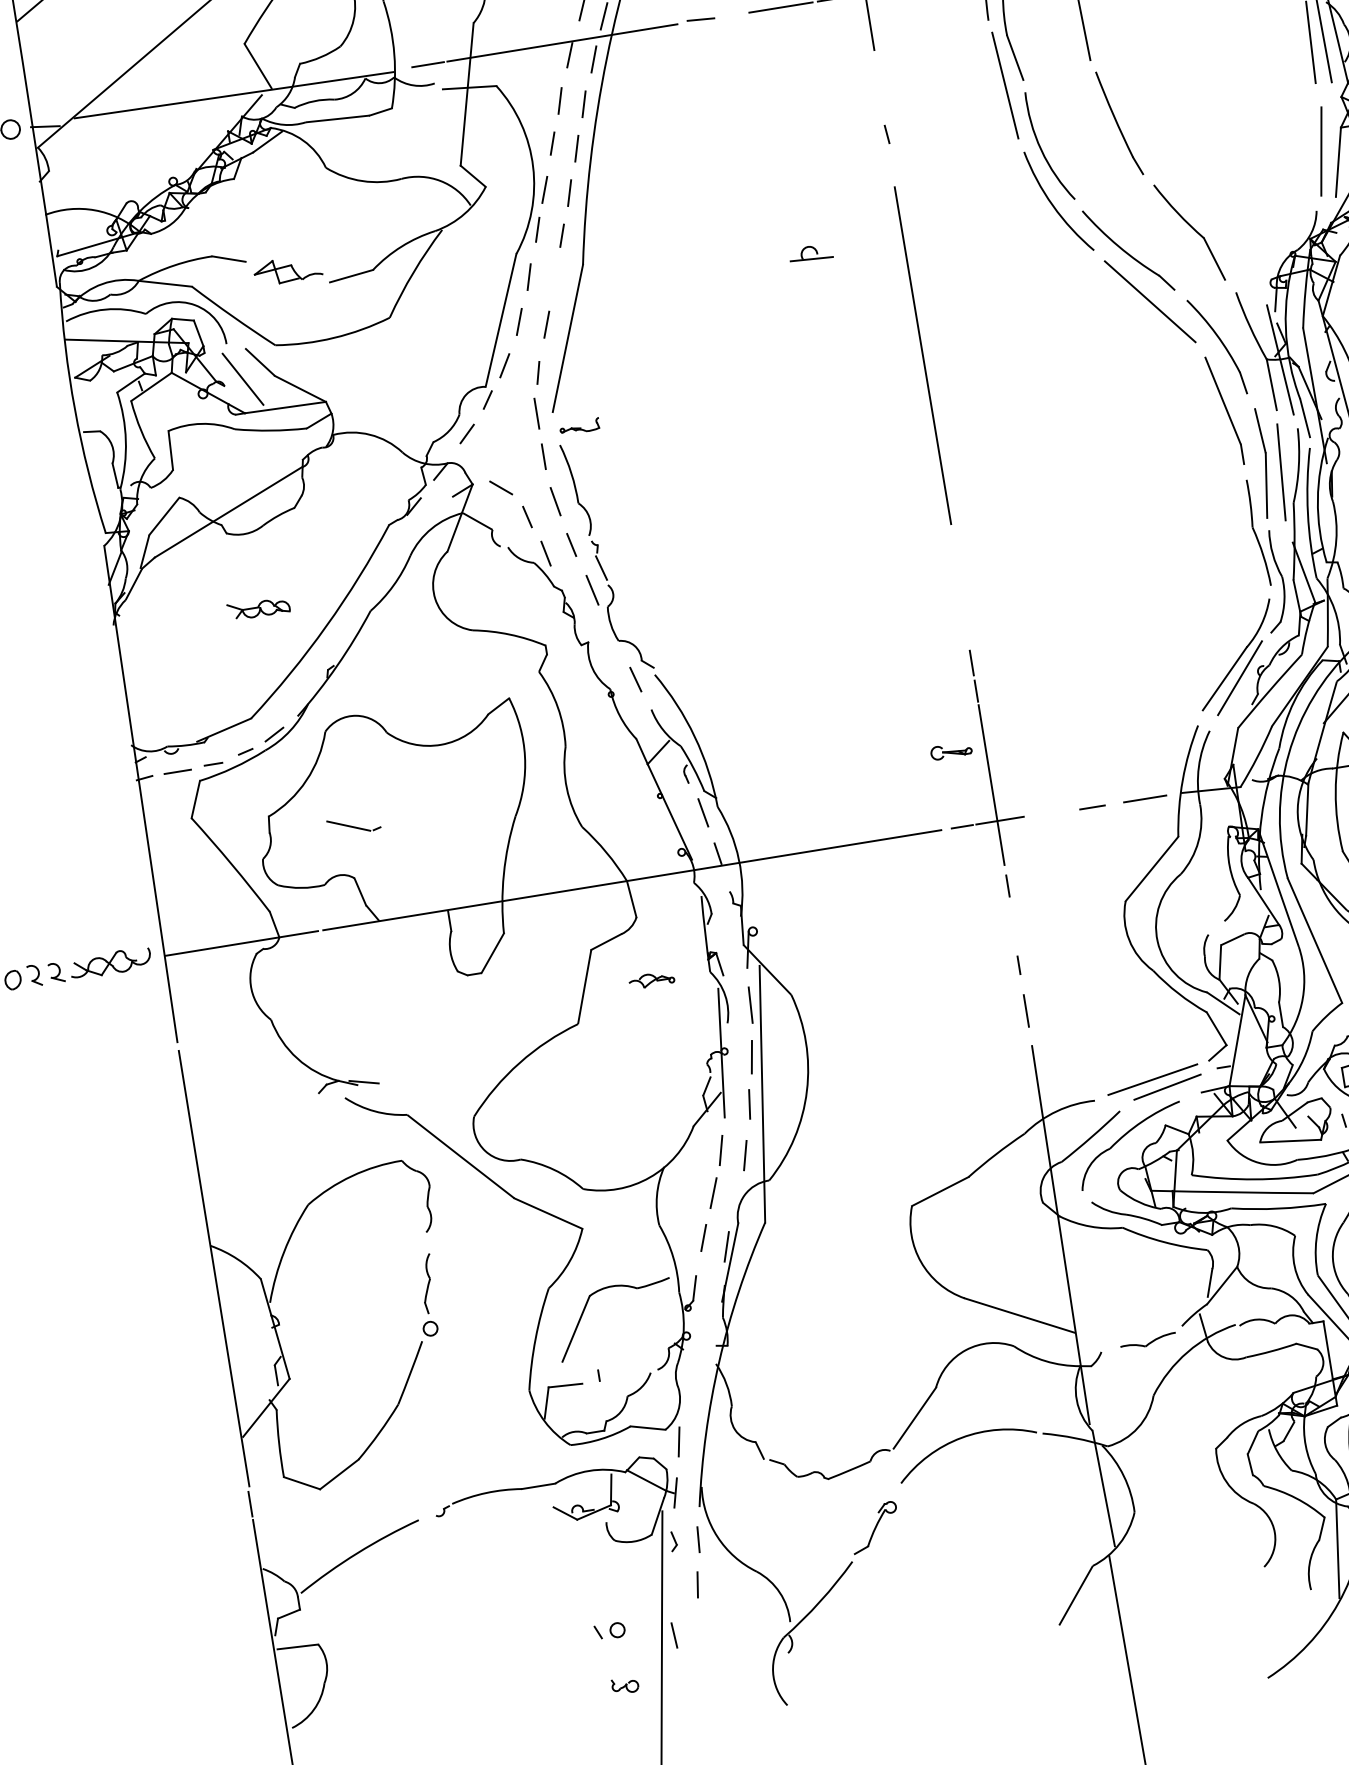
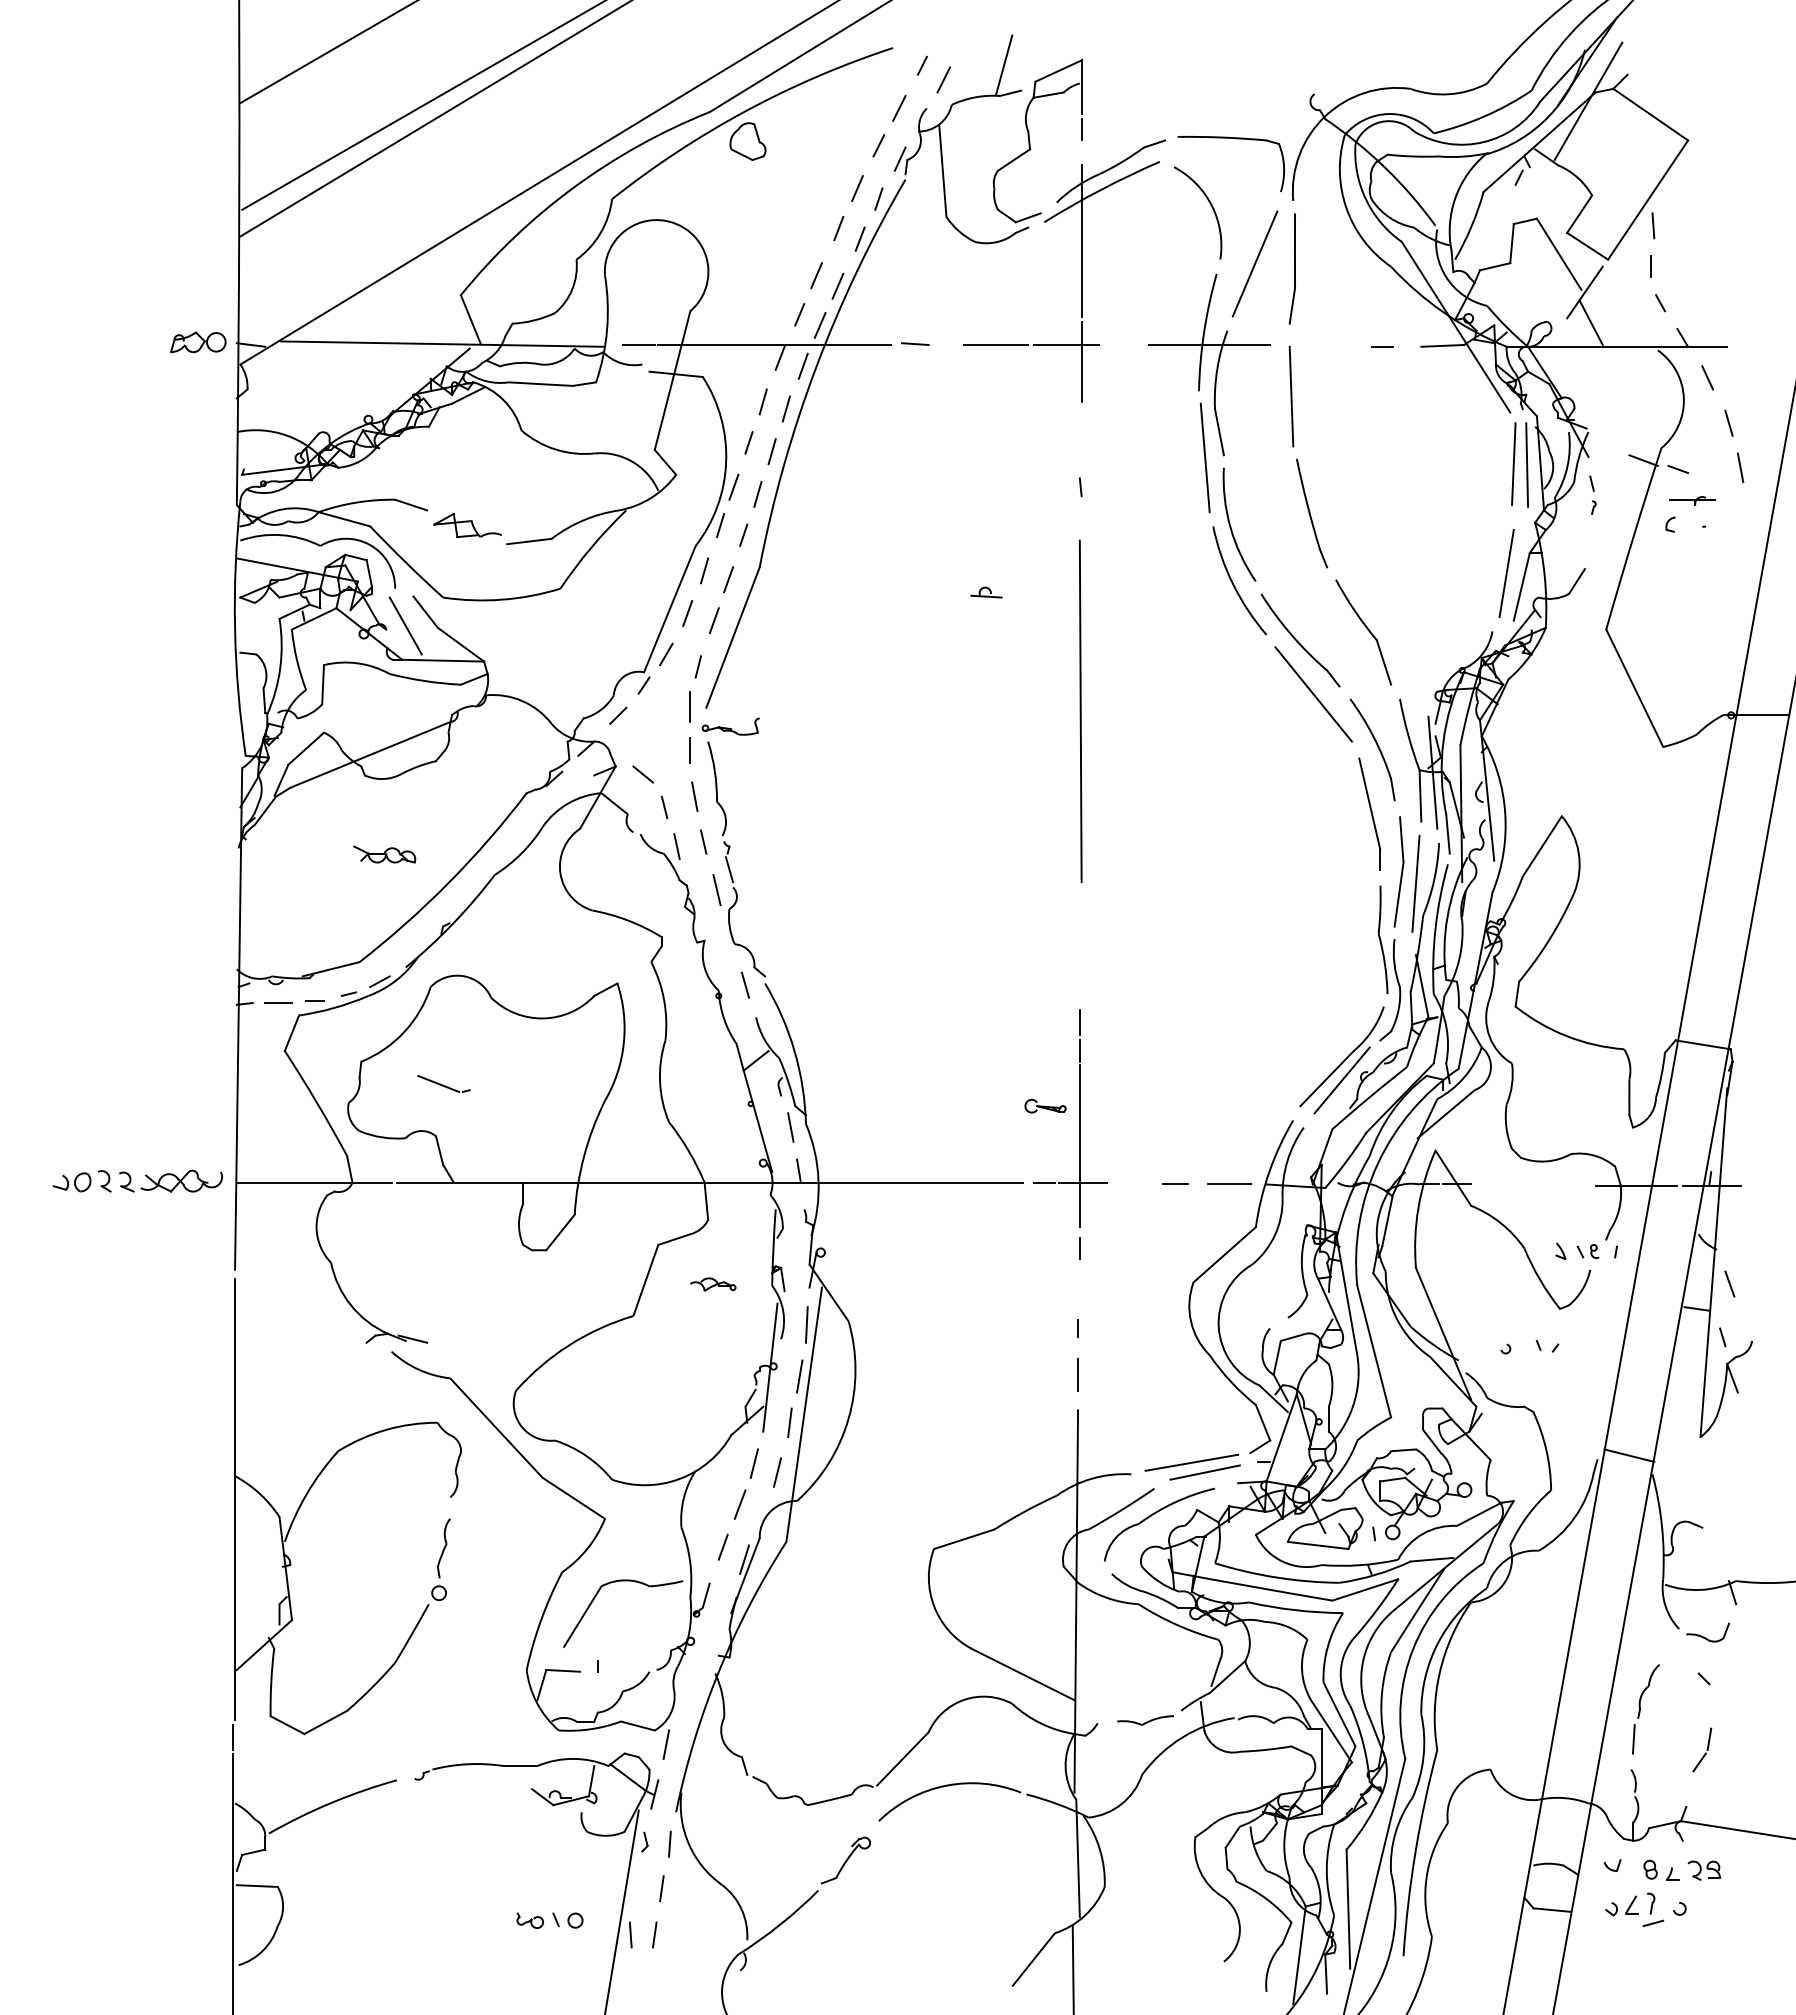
part: (810, 253) -> (986, 592), size x0.71
line: (554, 281) -> (728, 579), added
part: (579, 426) -> (730, 726), size x1.43
line: (697, 1631) -> (654, 1934), added
part: (624, 1685) -> (529, 1920), moved

